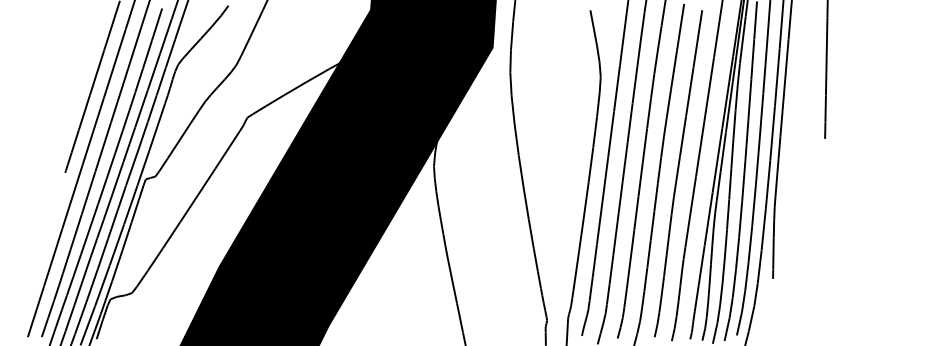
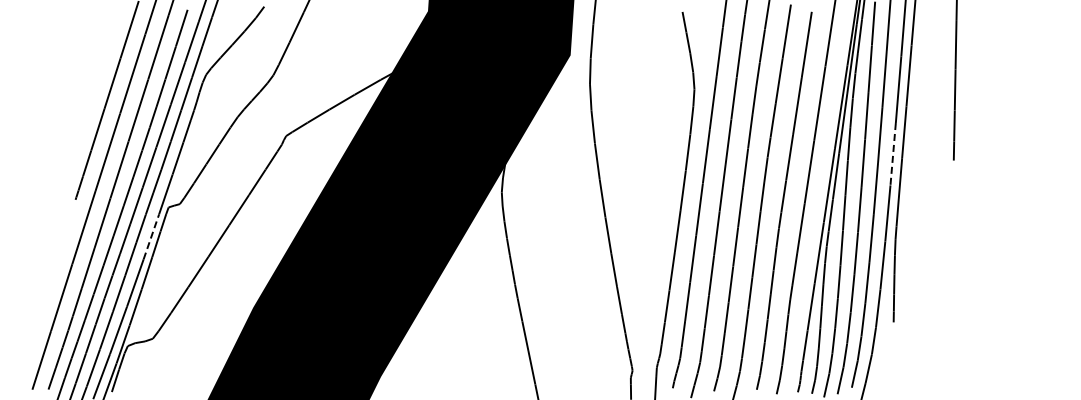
line: (772, 133) -> (893, 154), solid -> dashed
line: (130, 204) -> (151, 236), solid -> dashed

